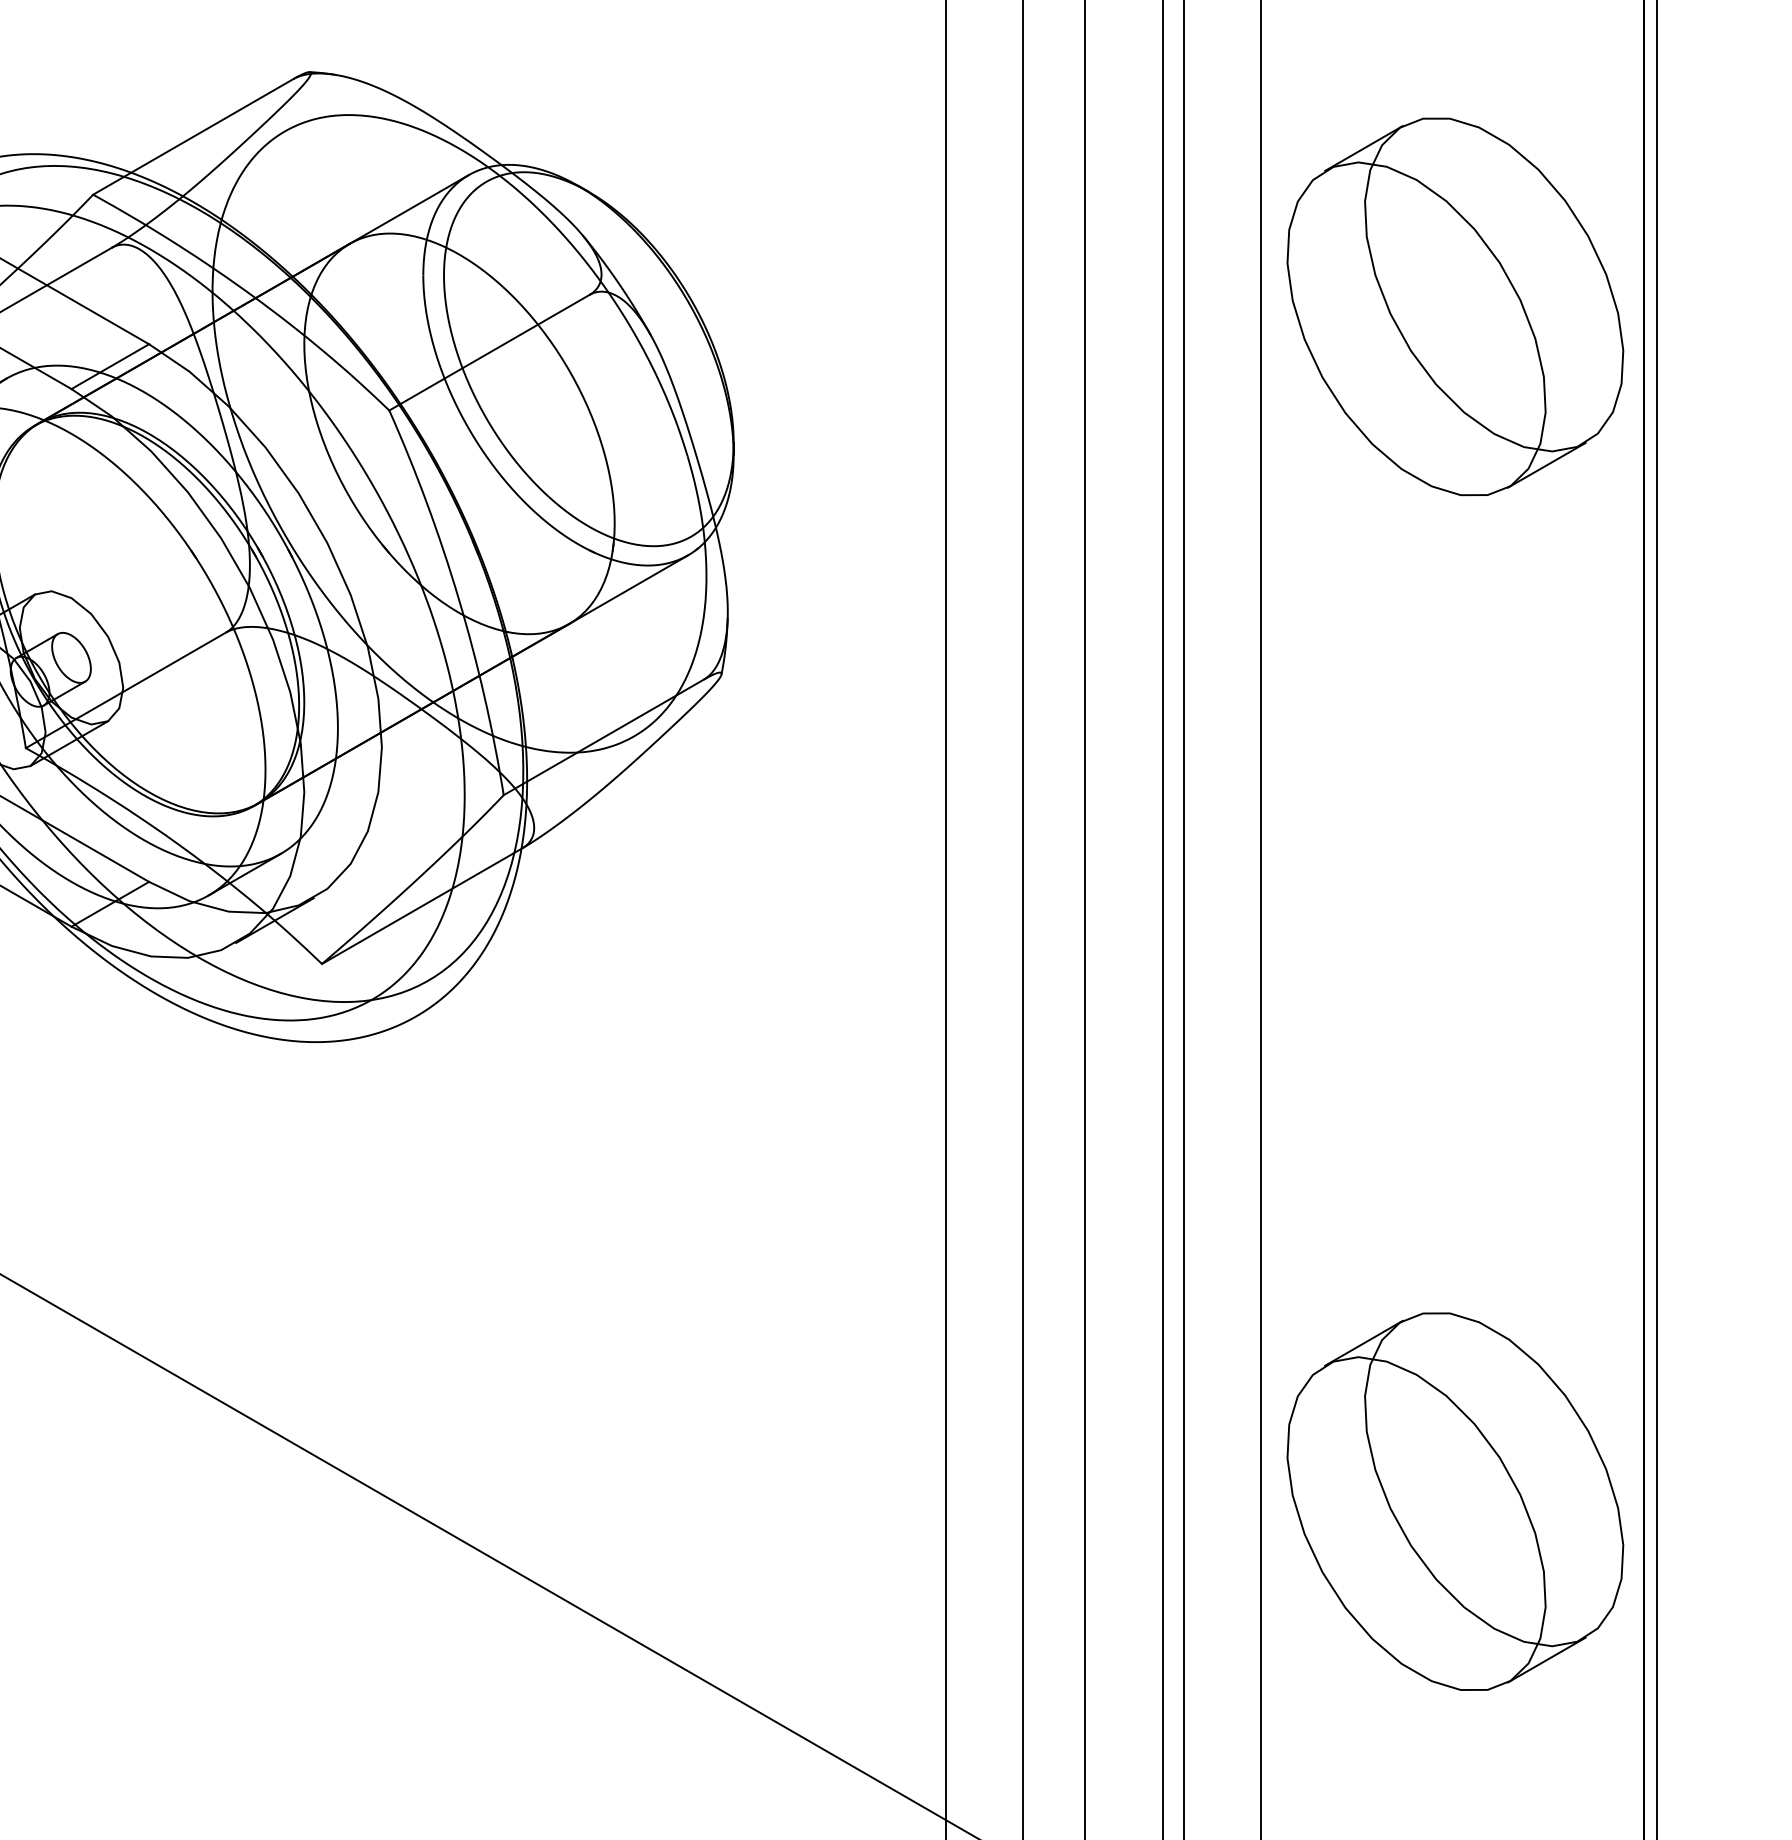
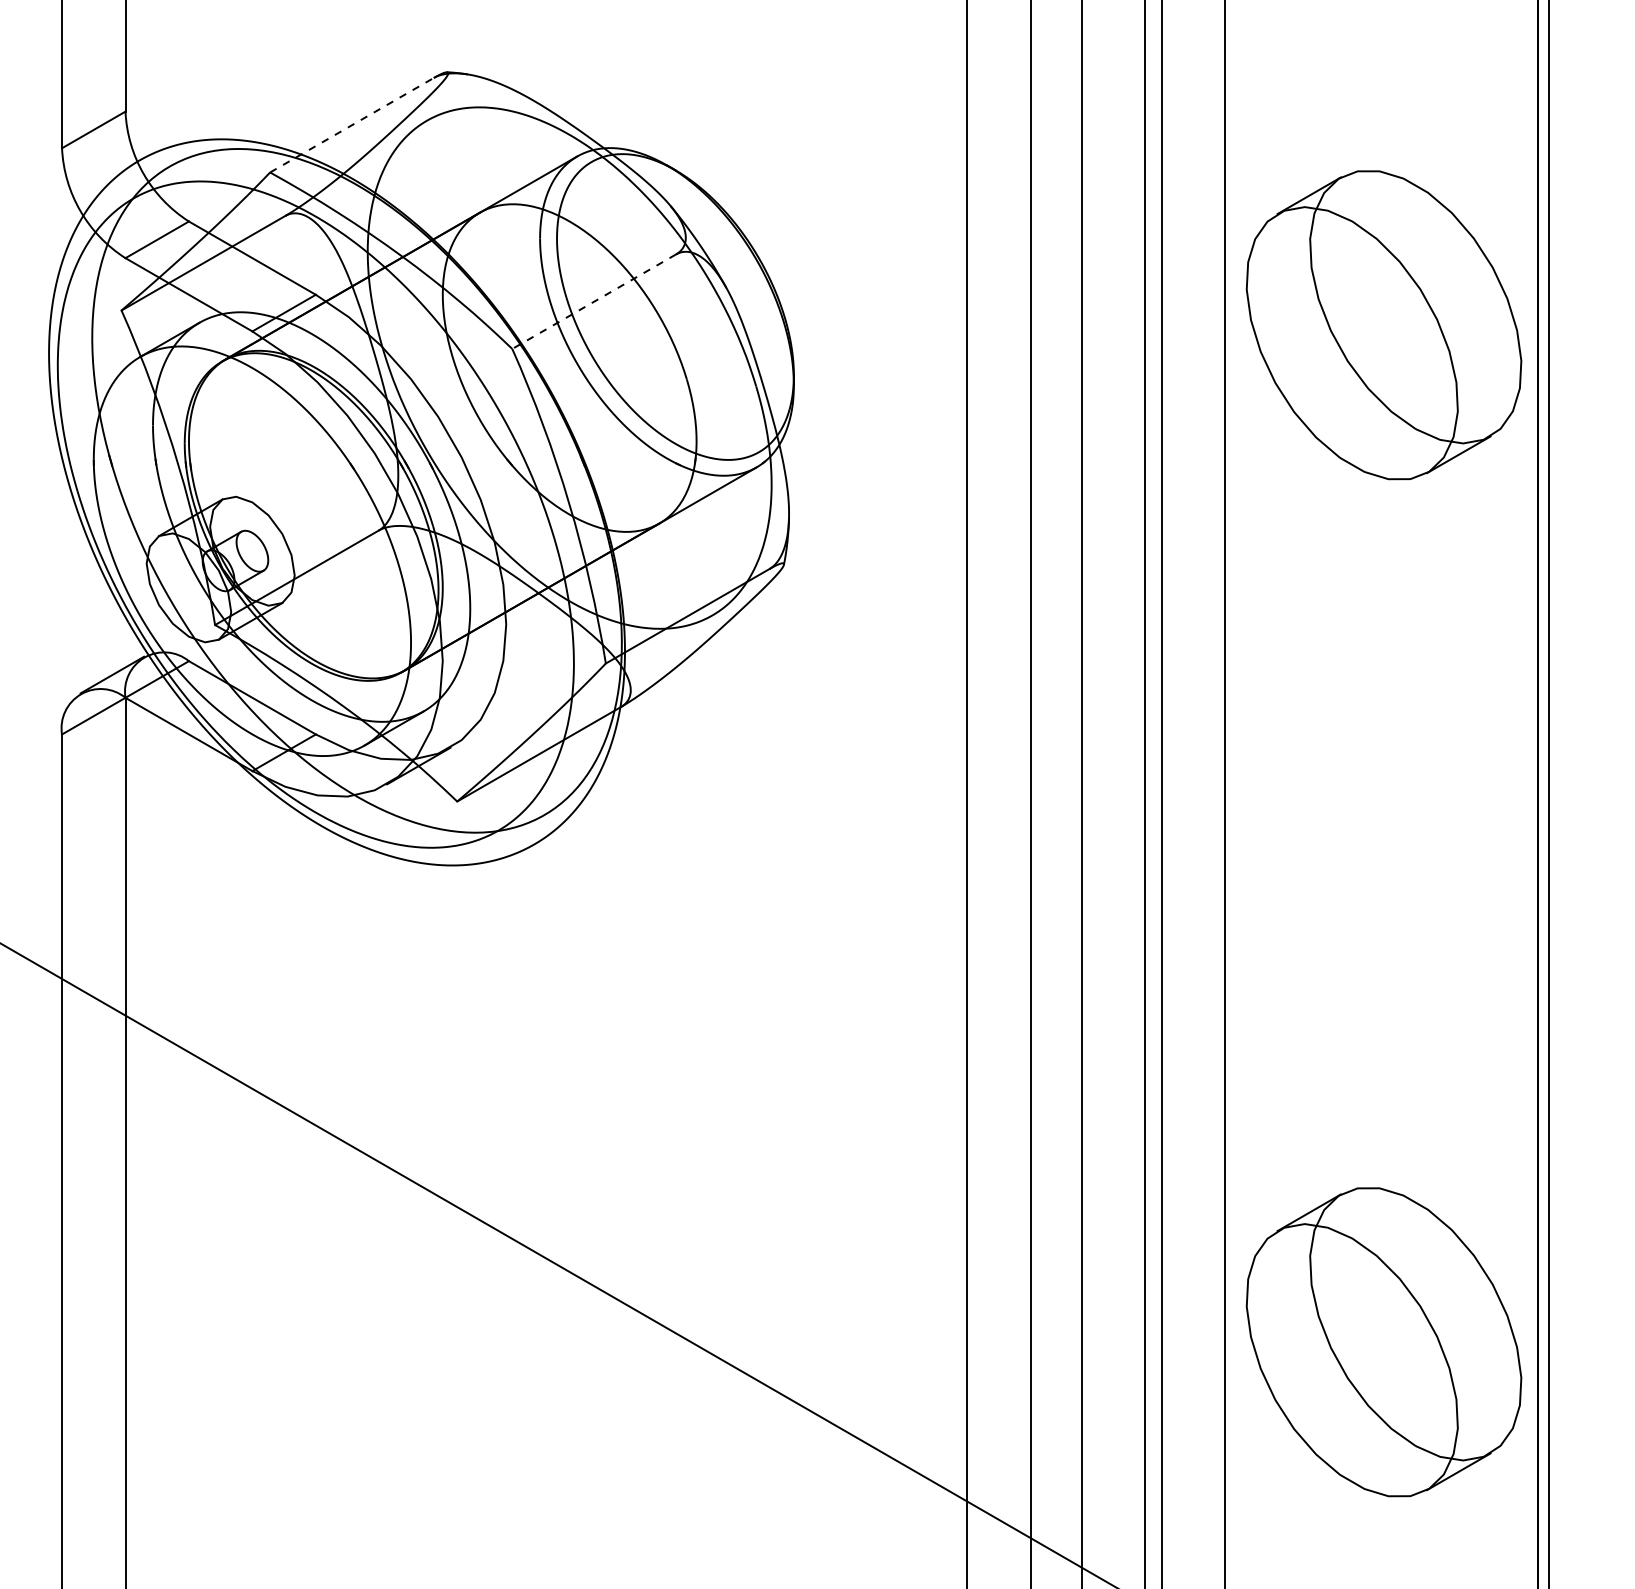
line: (192, 137) -> (351, 125), solid -> dashed
part: (1454, 307) -> (1383, 325), moved
line: (489, 352) -> (594, 301), solid -> dashed
part: (1454, 1501) -> (1383, 1342), moved

